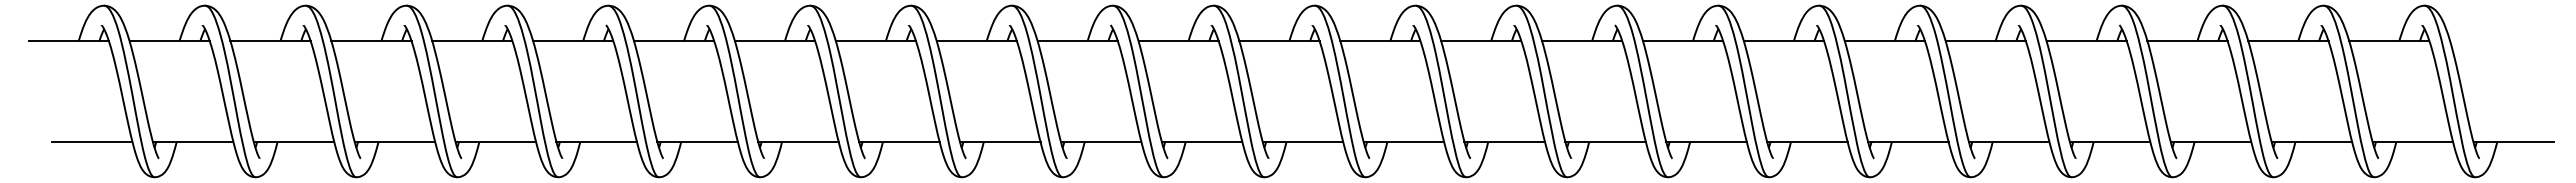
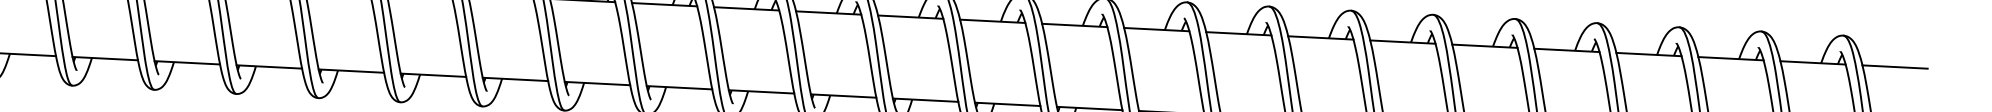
line: (2490, 41) -> (1895, 67), added

